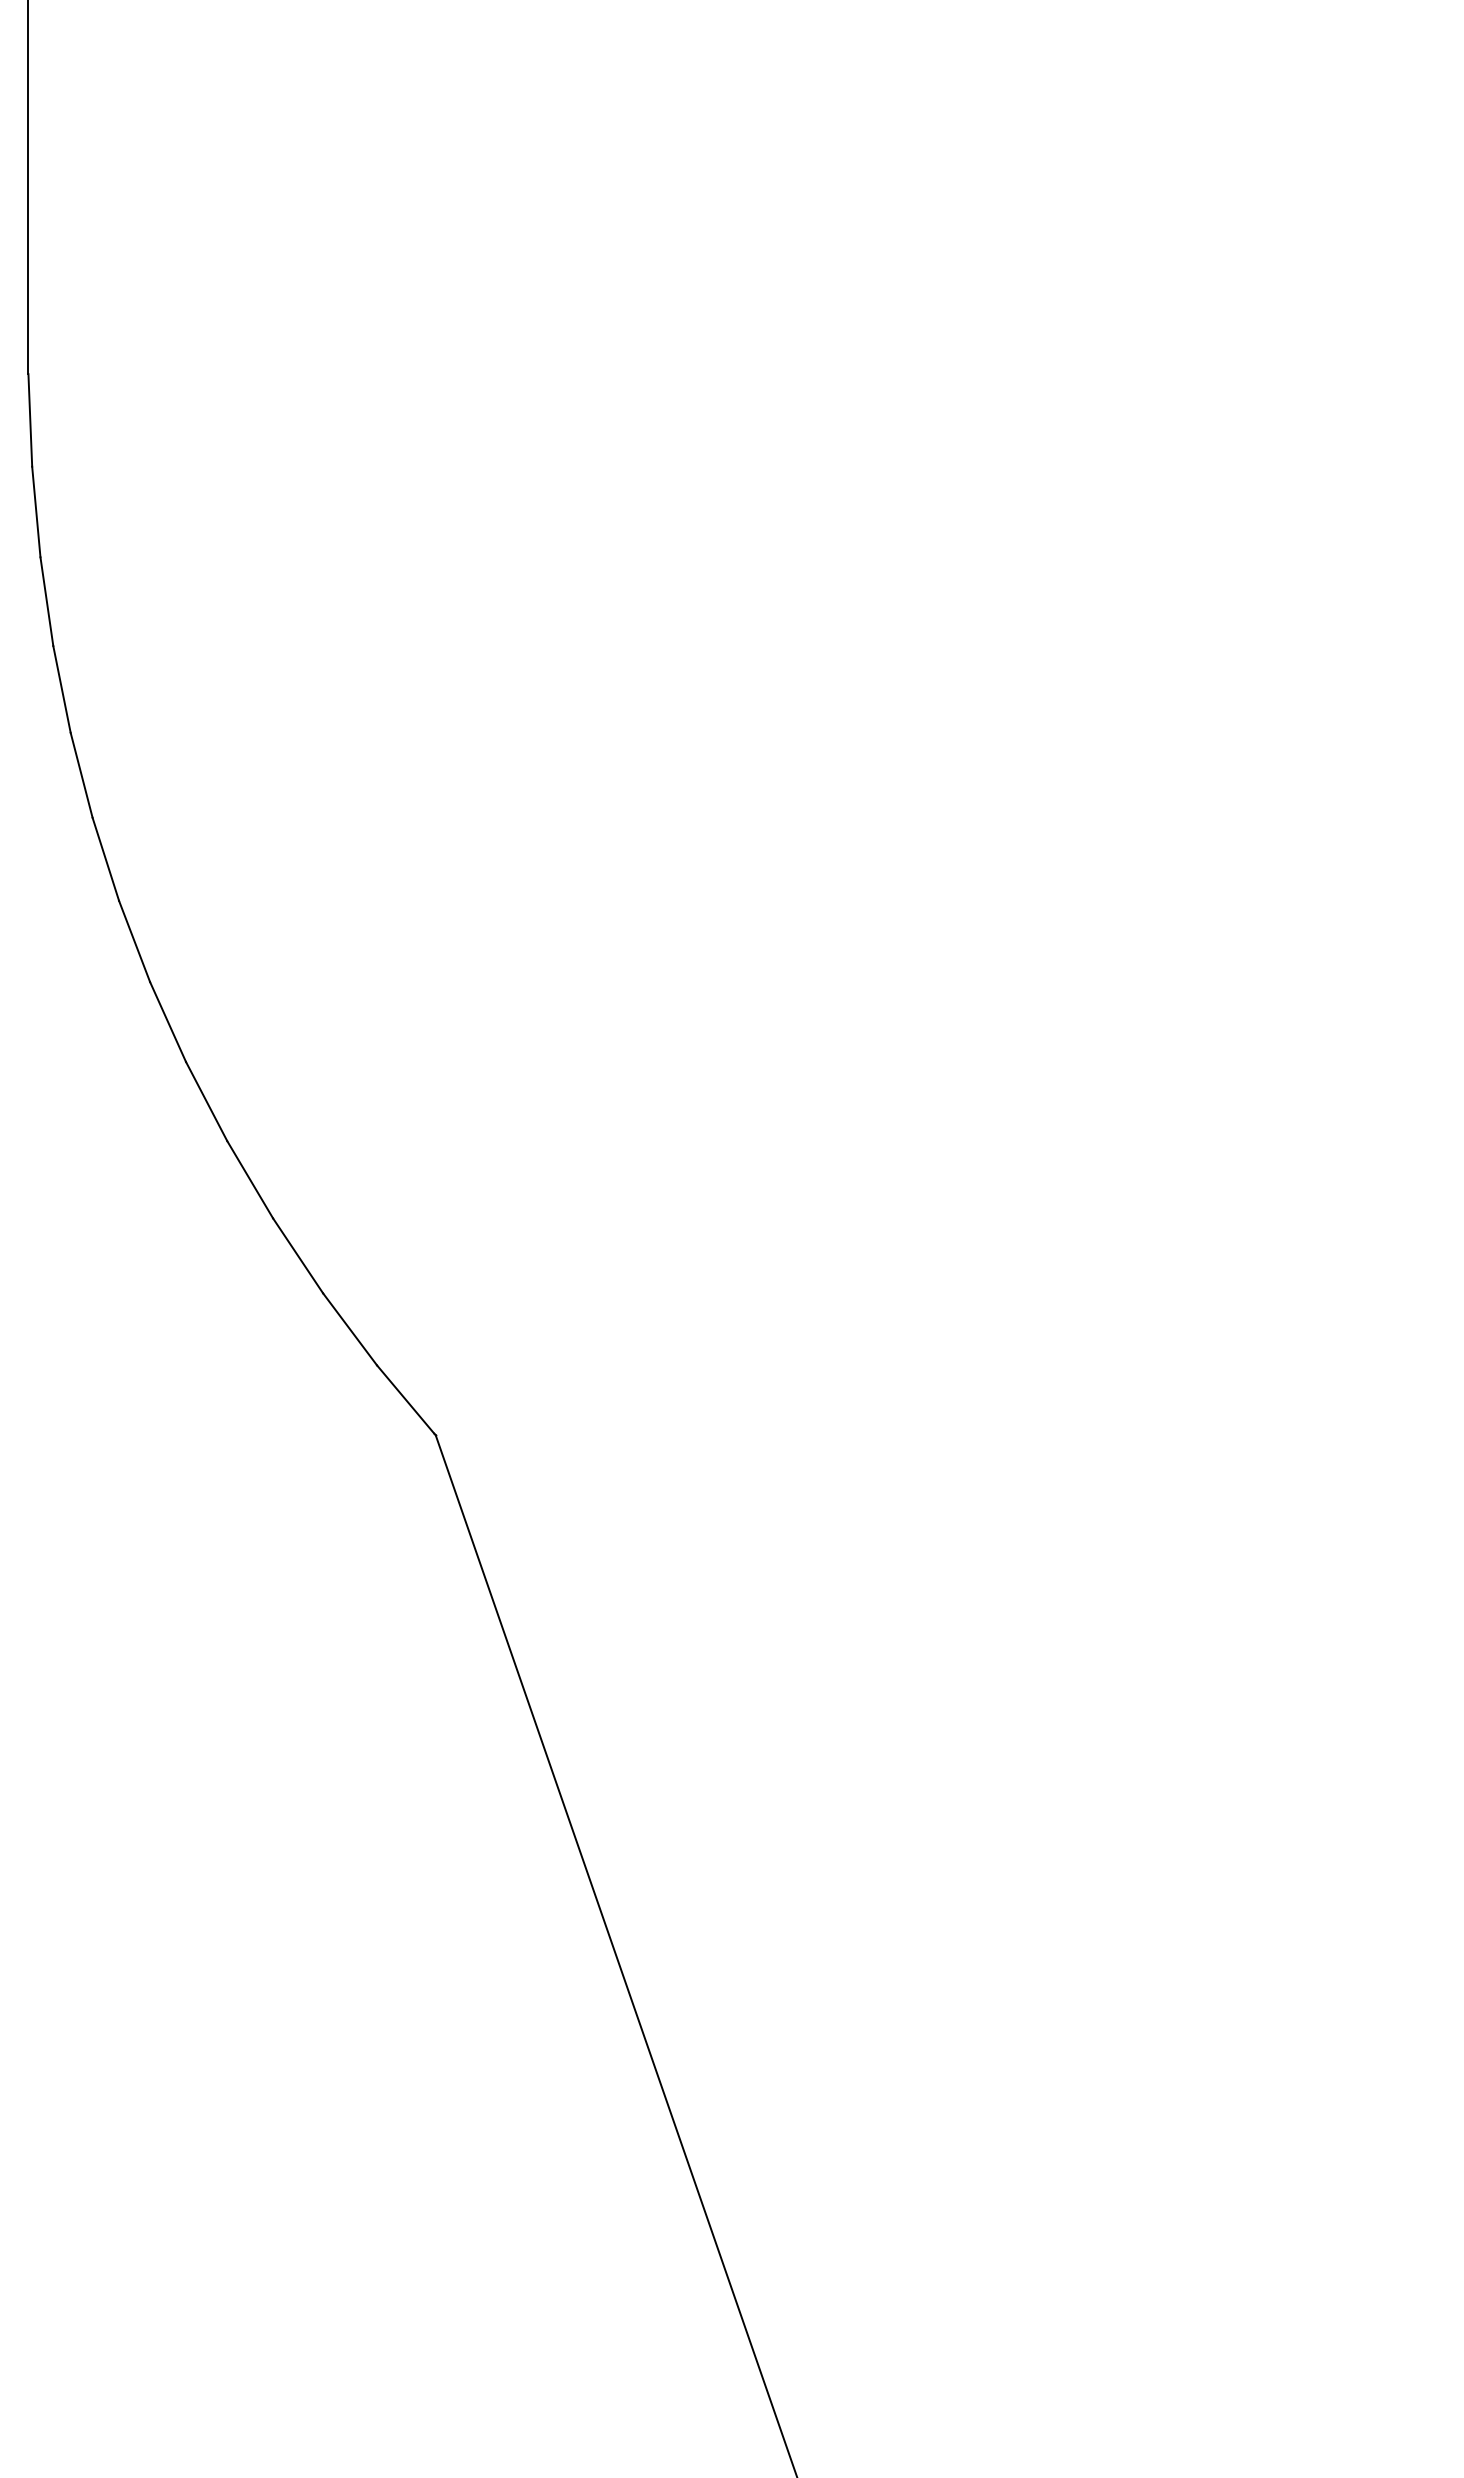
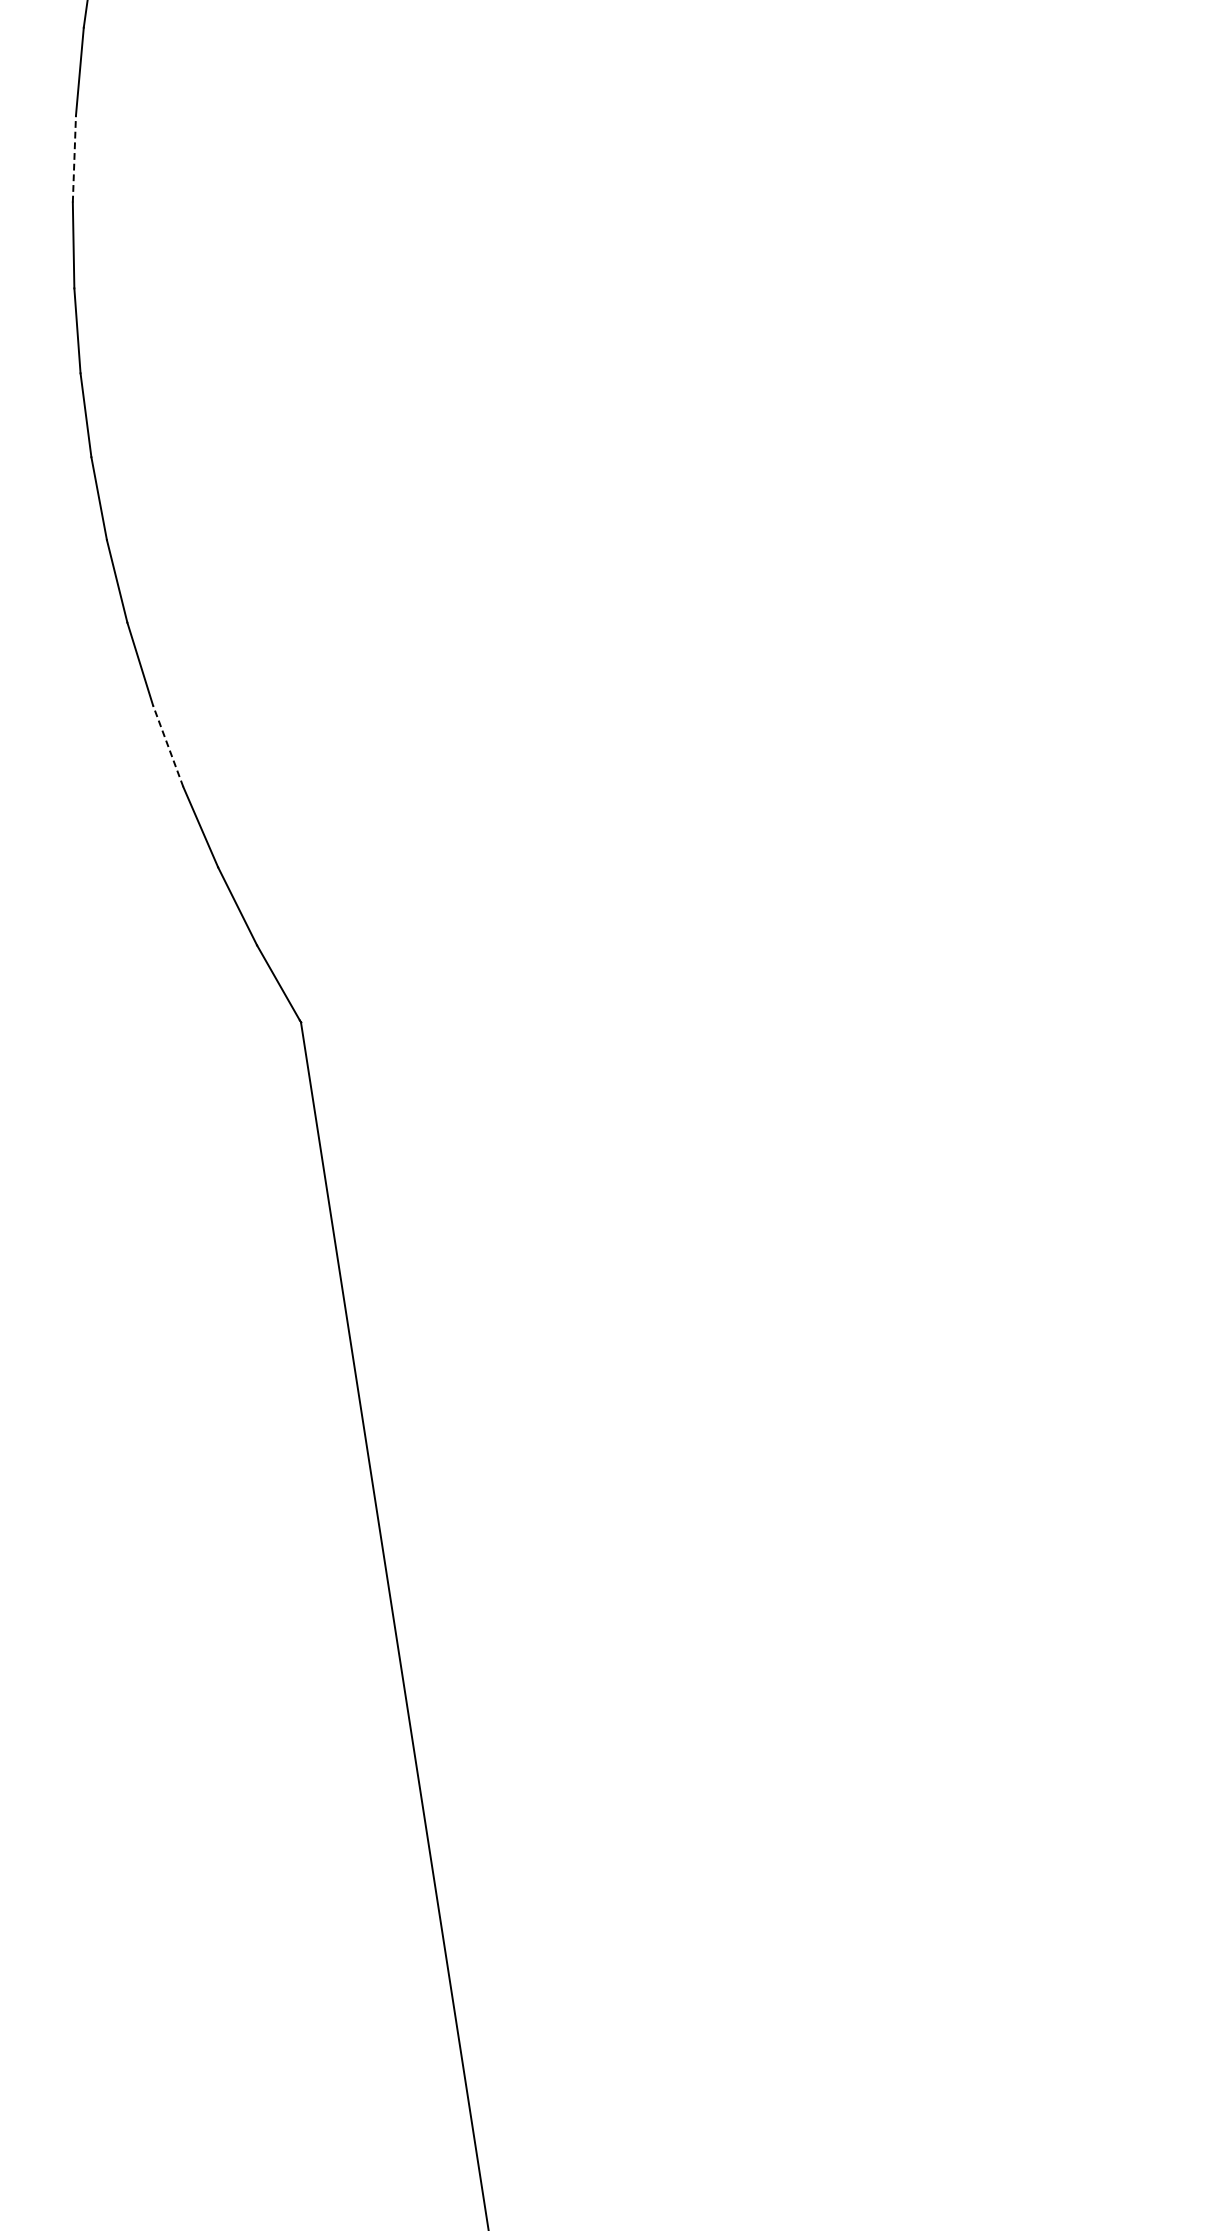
line: (46, 601) -> (74, 158), solid -> dashed
line: (250, 1179) -> (168, 745), solid -> dashed

